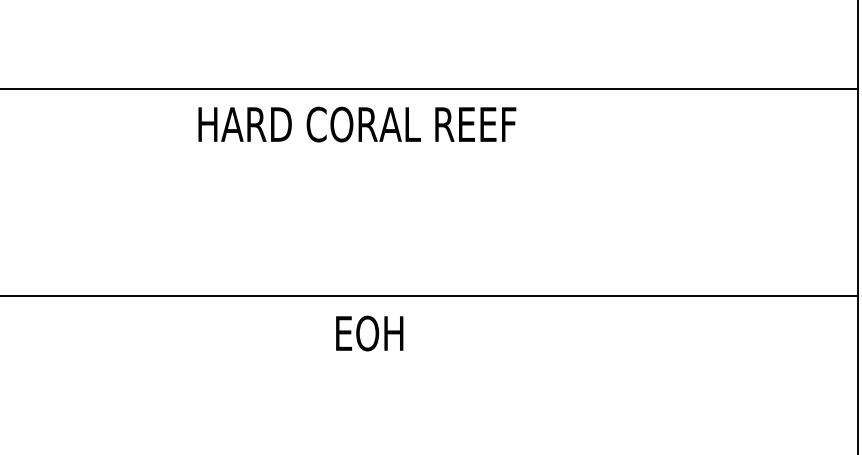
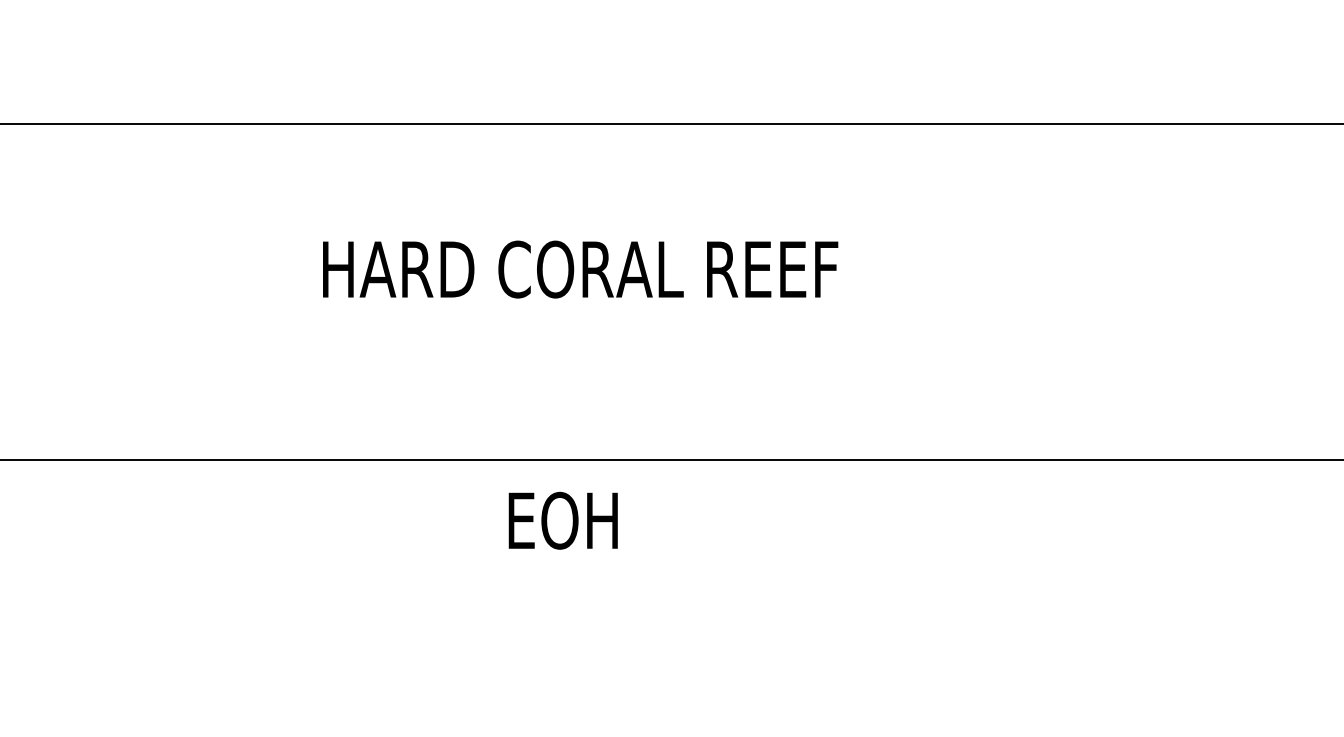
text: (357, 124) -> (580, 269), moved
text: (369, 333) -> (562, 520), moved

